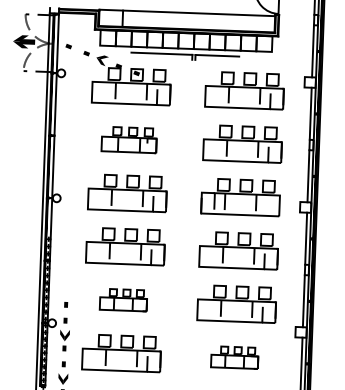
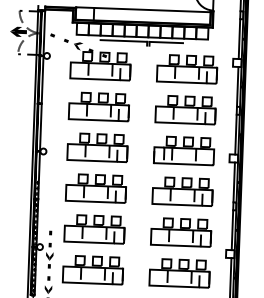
part: (128, 139) -> (98, 106), size x1.43
part: (123, 300) -> (94, 229), size x1.67
part: (234, 357) -> (179, 273), size x1.67

